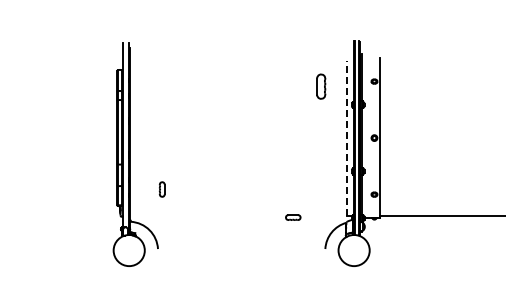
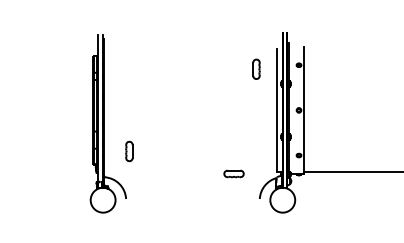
line: (346, 137) -> (276, 109), dashed -> solid
part: (162, 189) -> (129, 151), size x1.67
part: (293, 217) -> (234, 173), size x1.67

